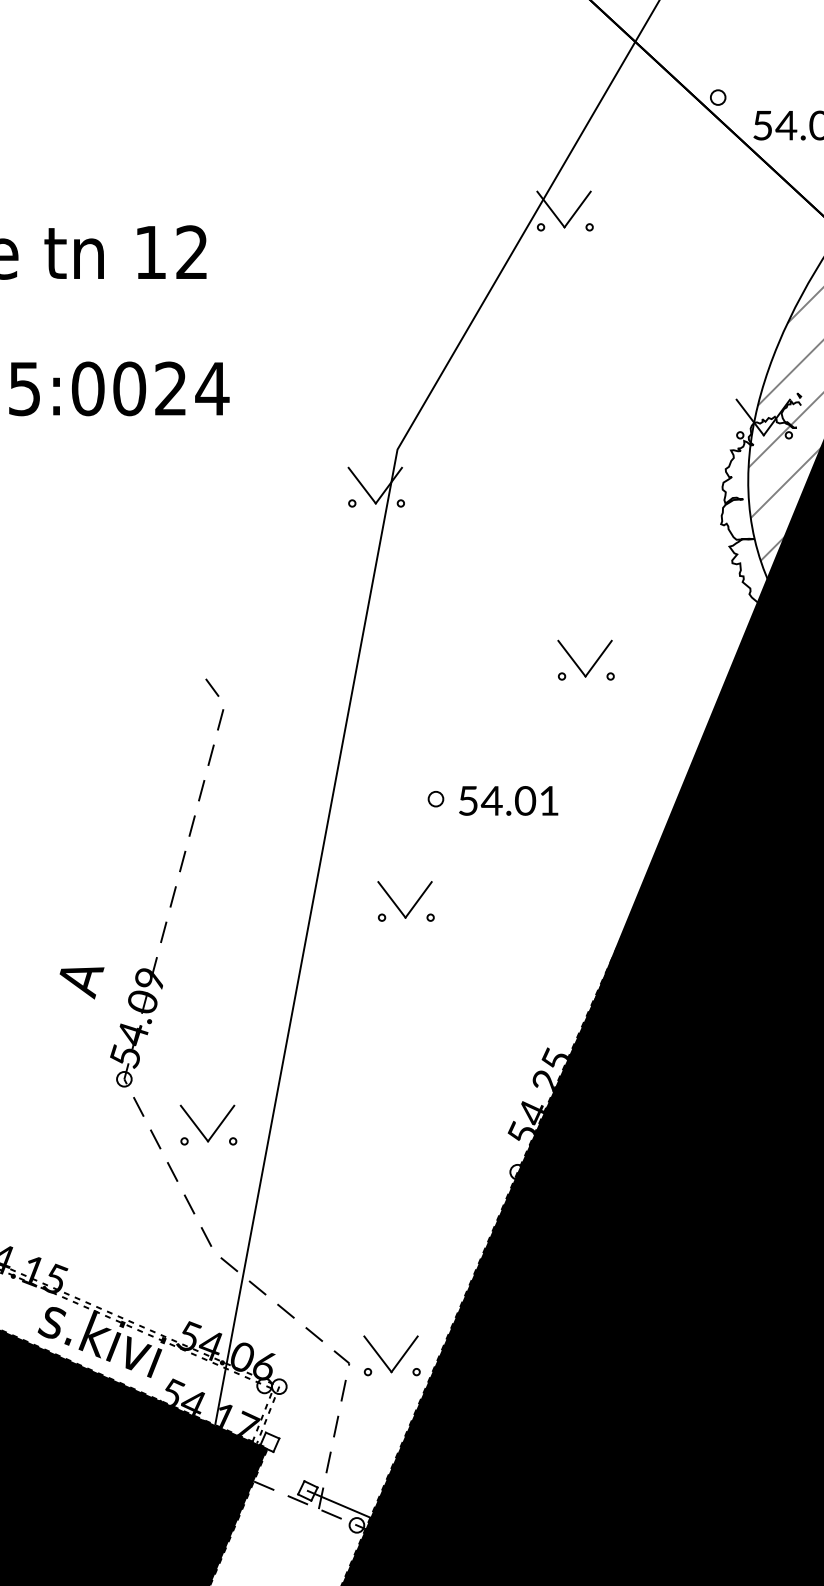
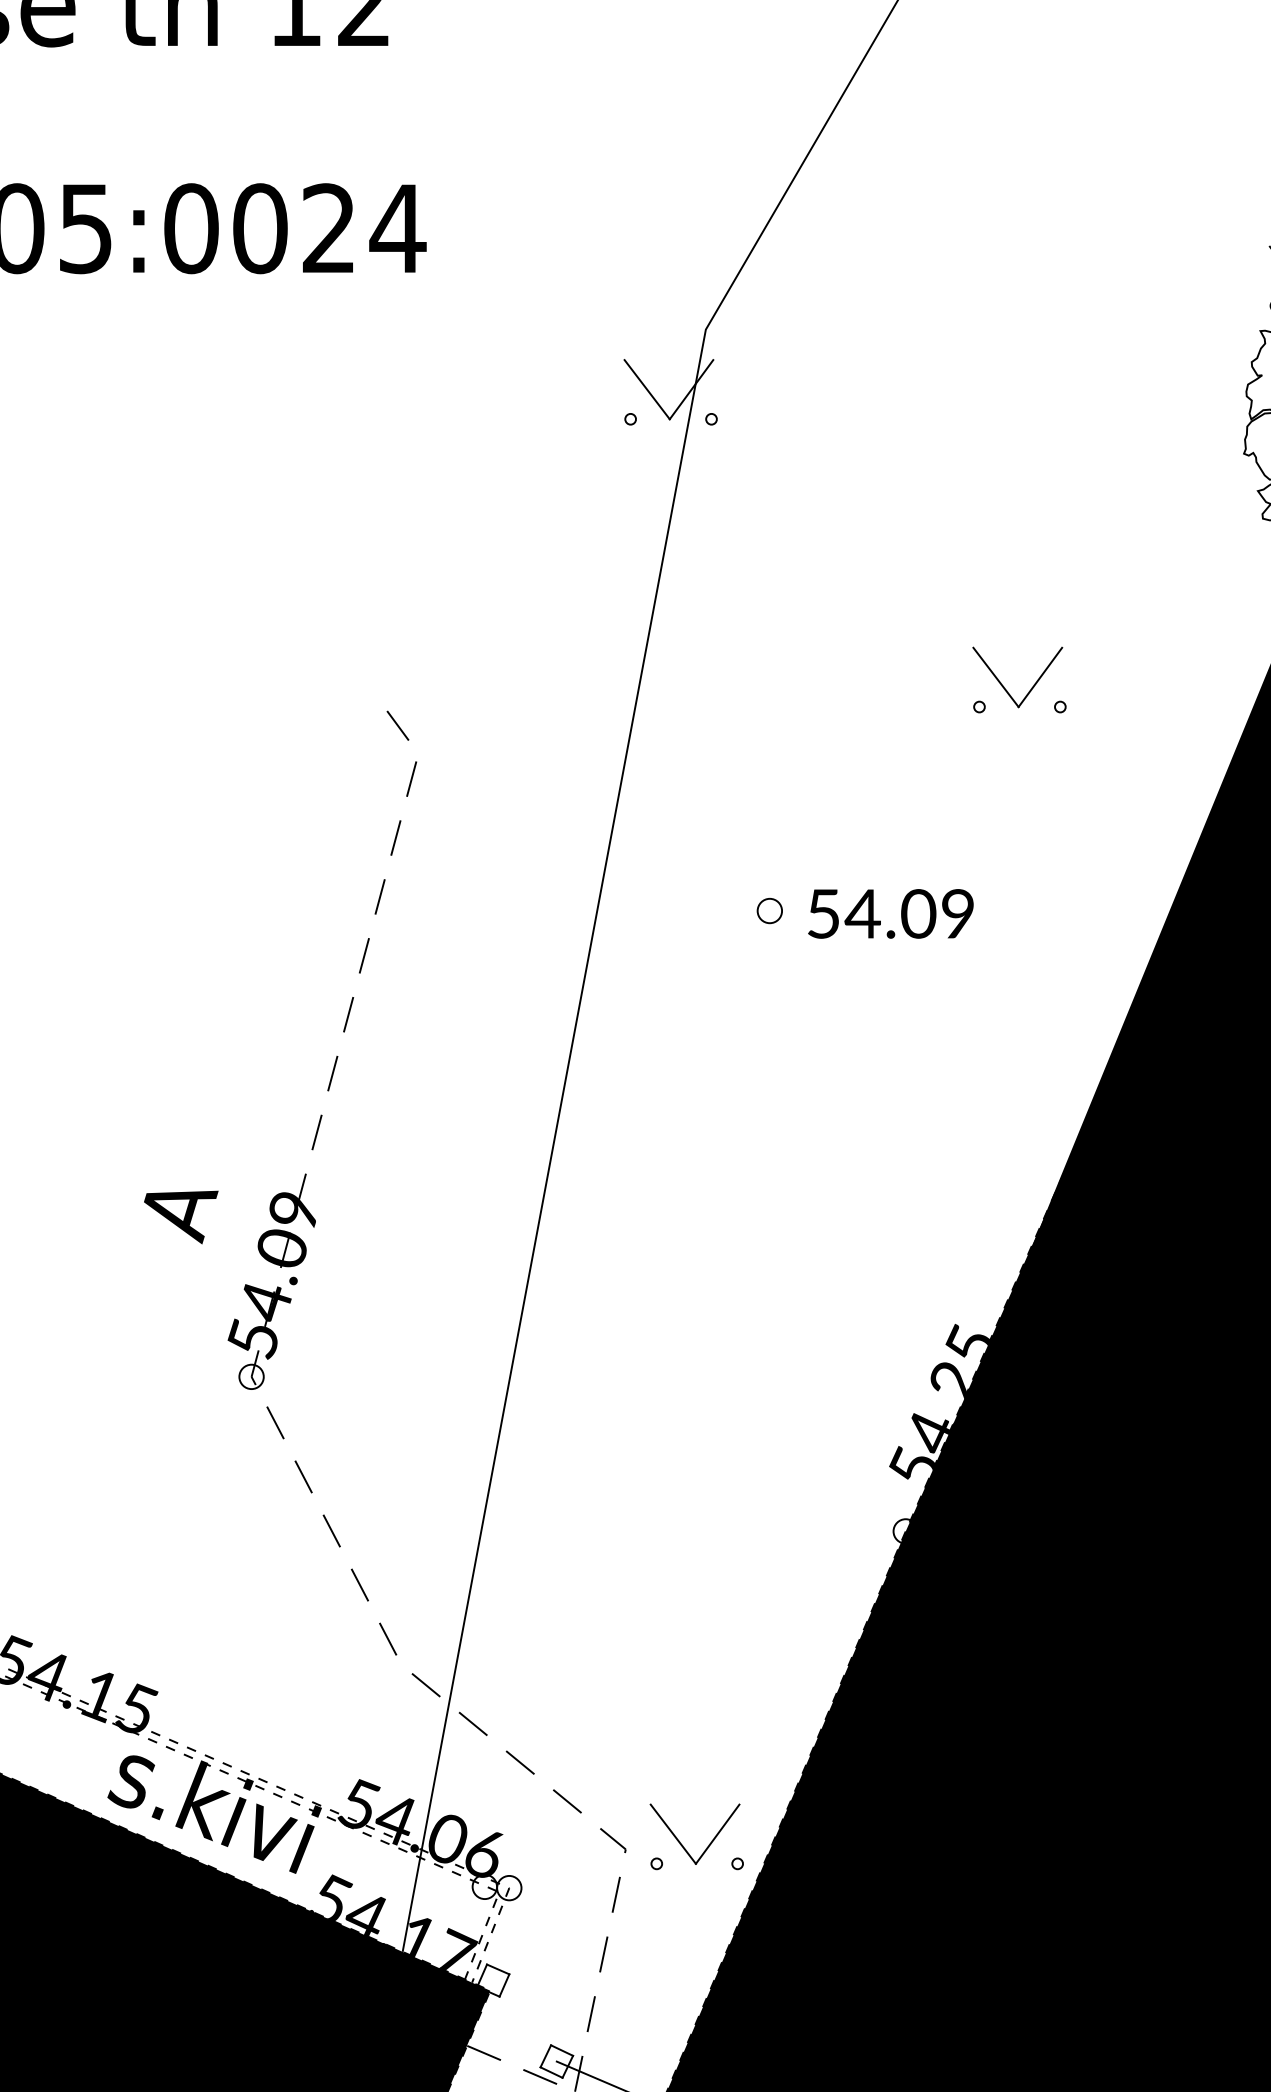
text: (548, 800) -> (956, 913), 54.01 -> 54.09
part: (411, 907) -> (729, 1091), removed
part: (214, 1130) -> (401, 1462), removed

